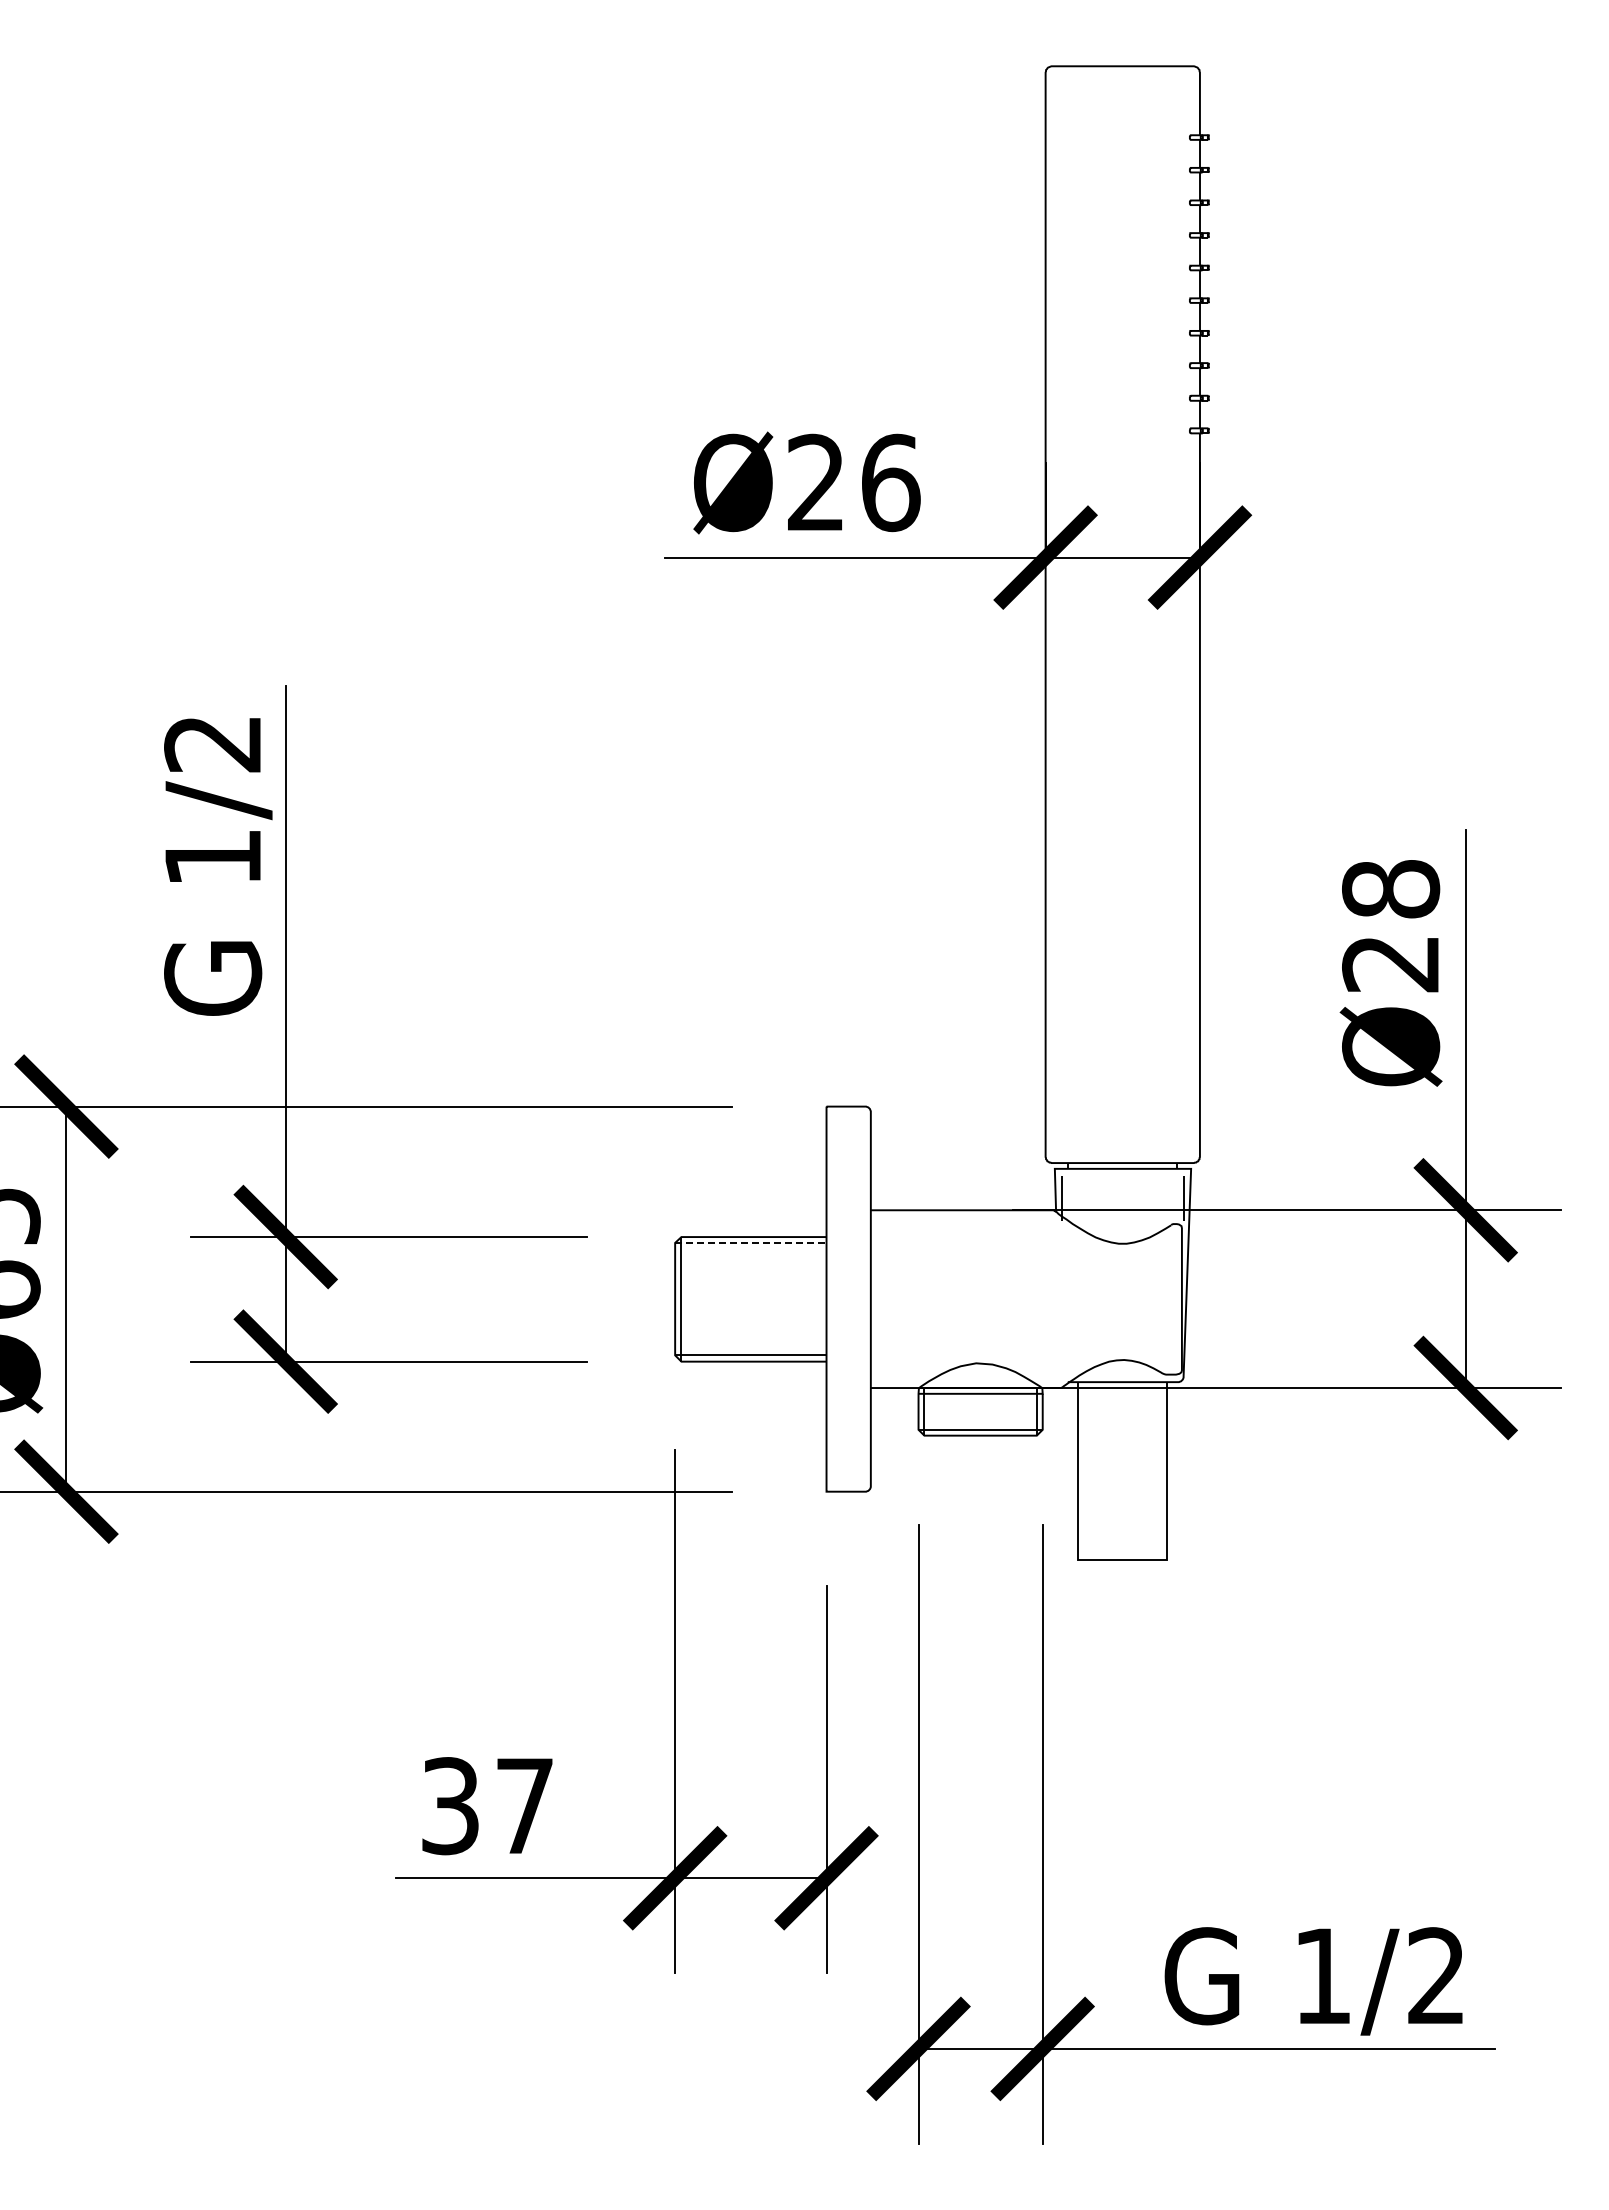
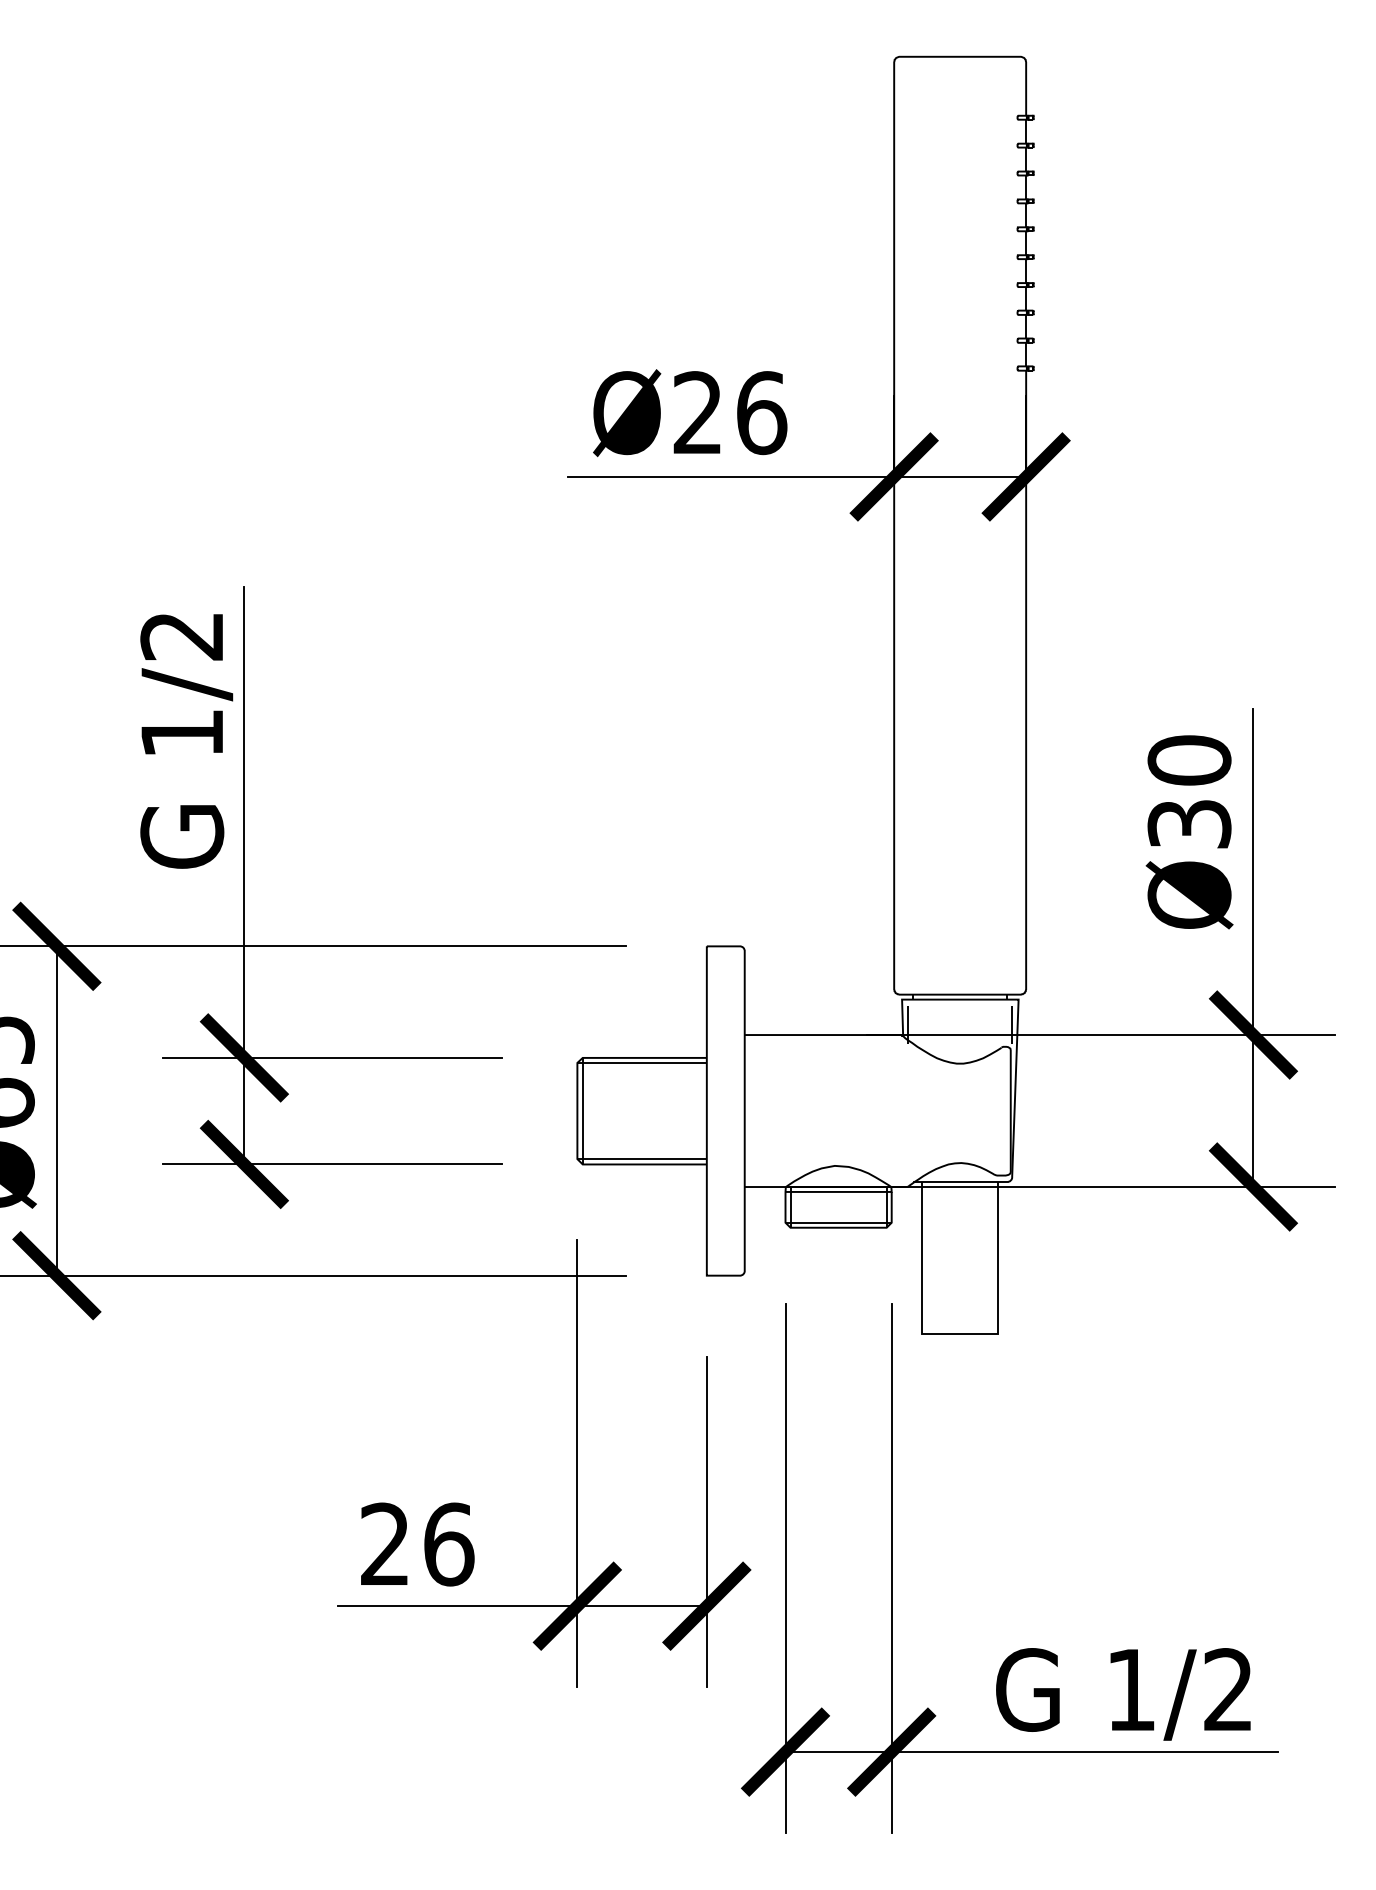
text: (1391, 925) -> (1189, 791), Ø28 -> Ø30
line: (750, 1242) -> (641, 1062), dashed -> solid
text: (488, 1806) -> (417, 1544), 37 -> 26

